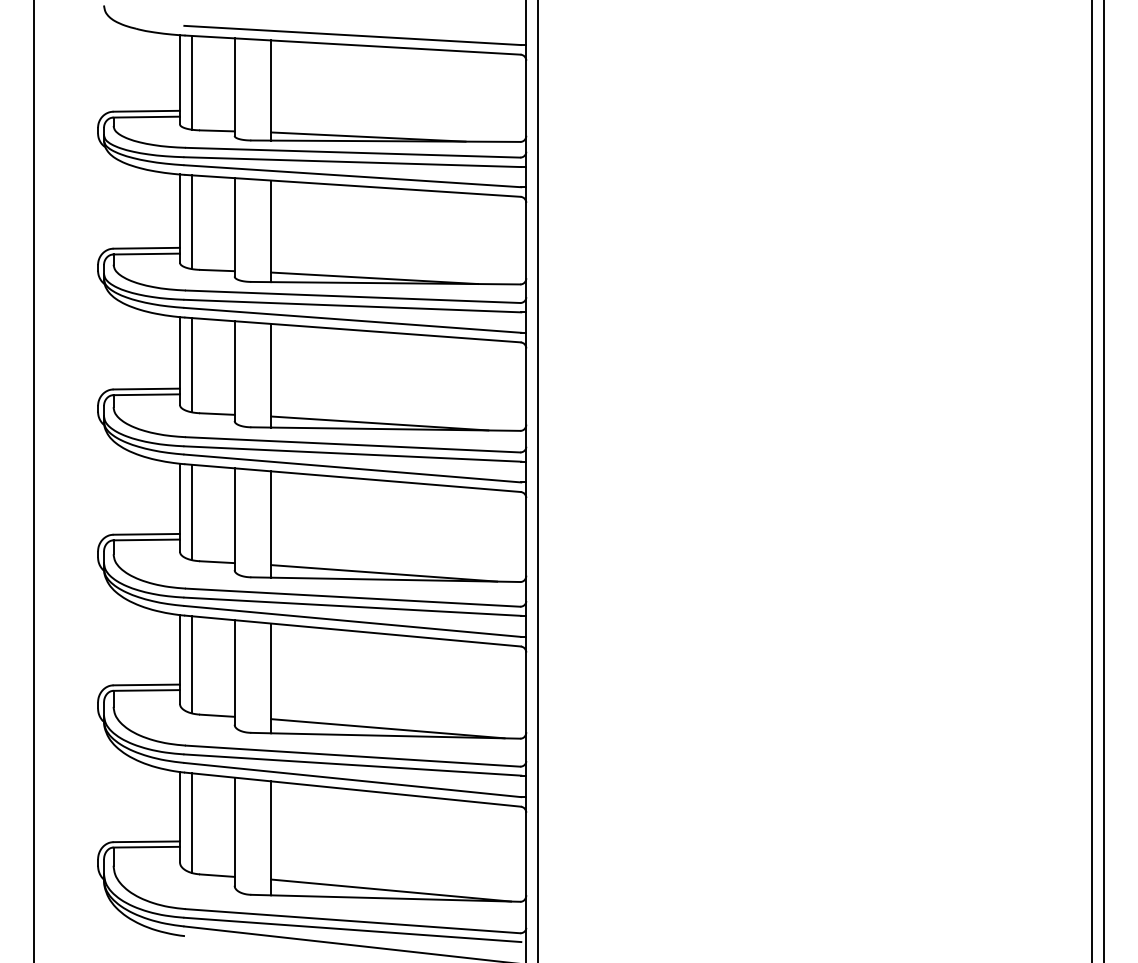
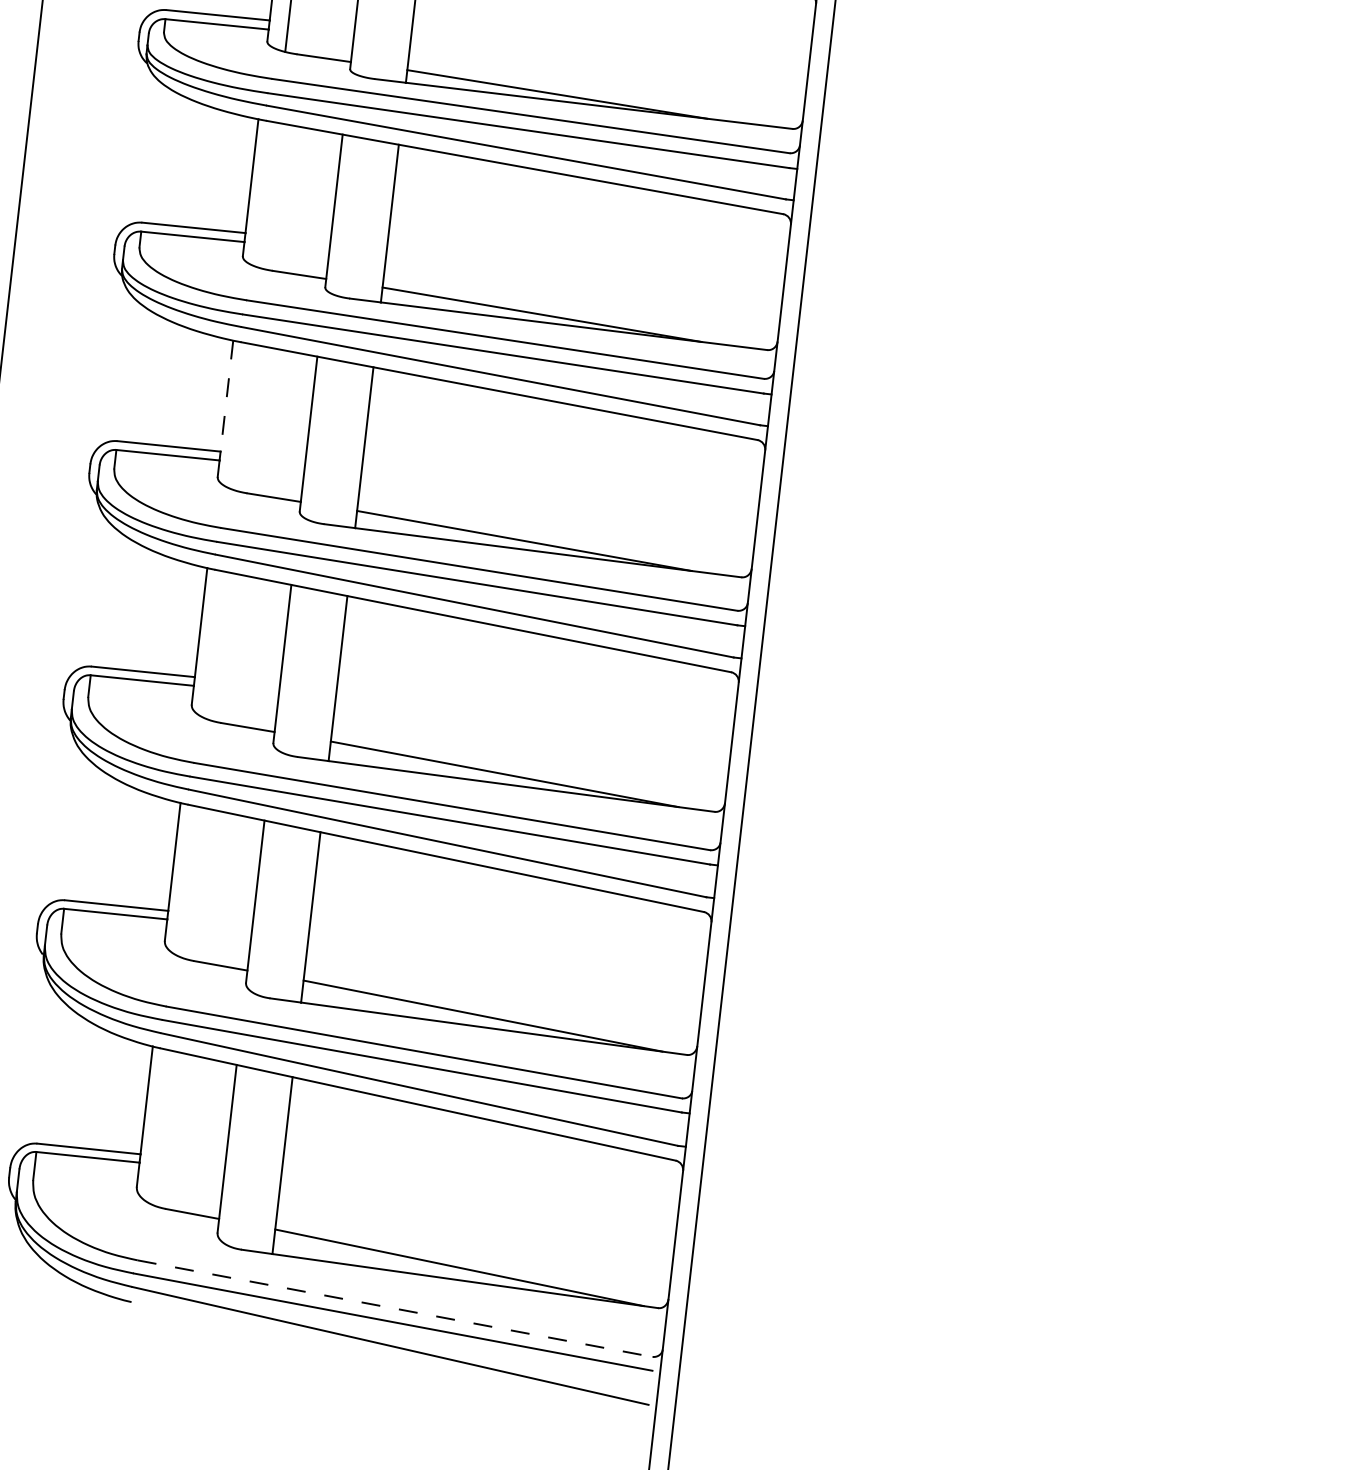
line: (192, 222) -> (269, 195), removed
line: (179, 352) -> (226, 395), solid -> dashed
line: (192, 365) -> (244, 417), removed
line: (192, 512) -> (218, 646), removed
line: (192, 664) -> (191, 881), removed
line: (192, 823) -> (163, 1128), removed
line: (353, 921) -> (395, 1309), solid -> dashed

